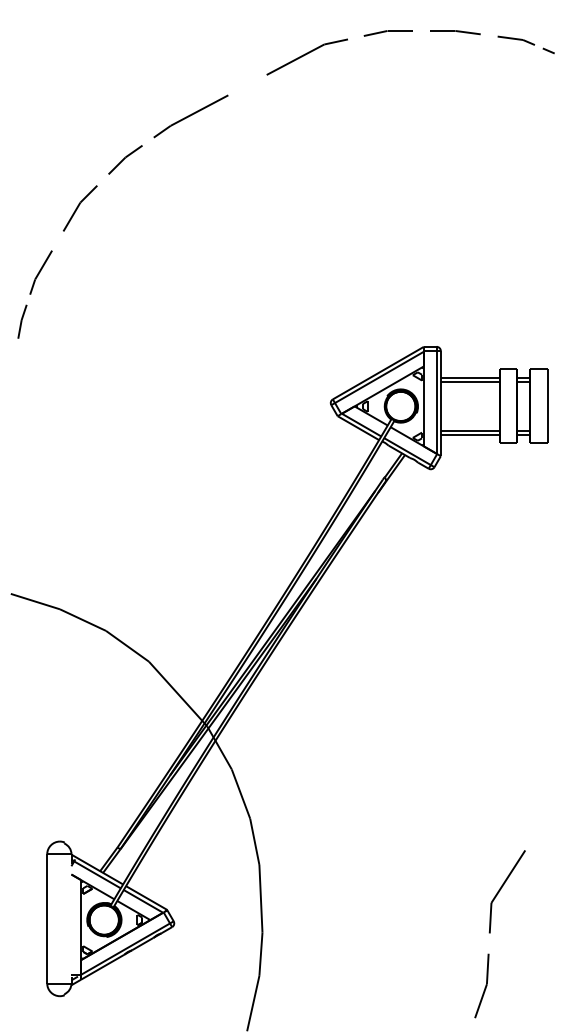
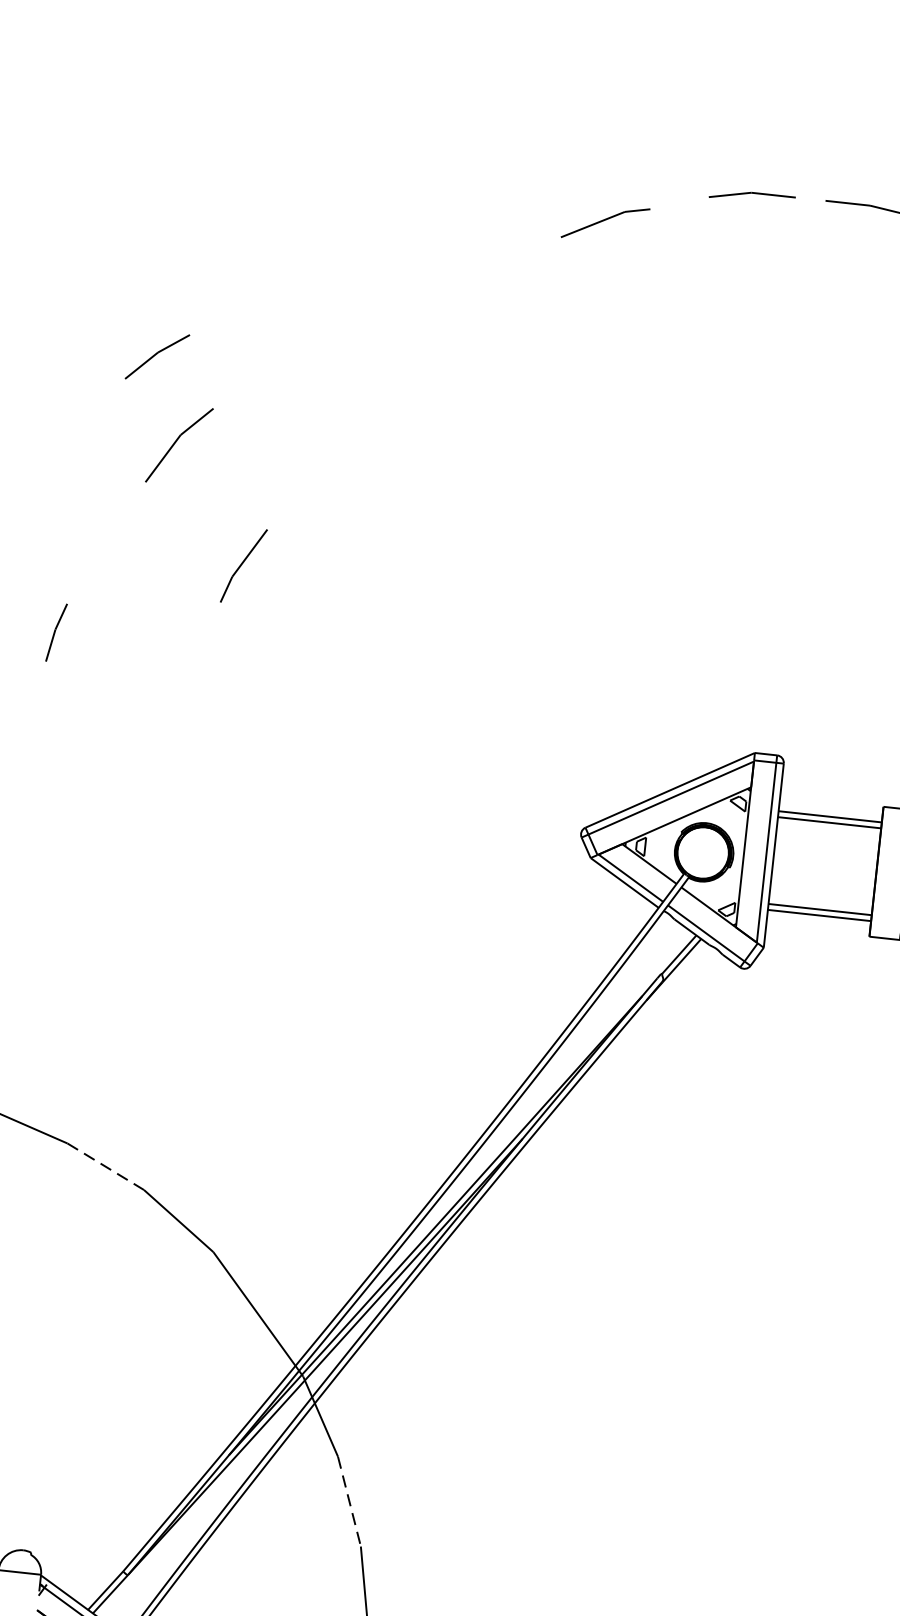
part: (306, 56) -> (604, 222), size x0.6
part: (190, 116) -> (389, 305), removed
part: (125, 159) -> (157, 356), moved
part: (40, 272) -> (242, 565), moved
line: (83, 620) -> (106, 1167), solid -> dashed
line: (241, 794) -> (350, 1502), solid -> dashed

